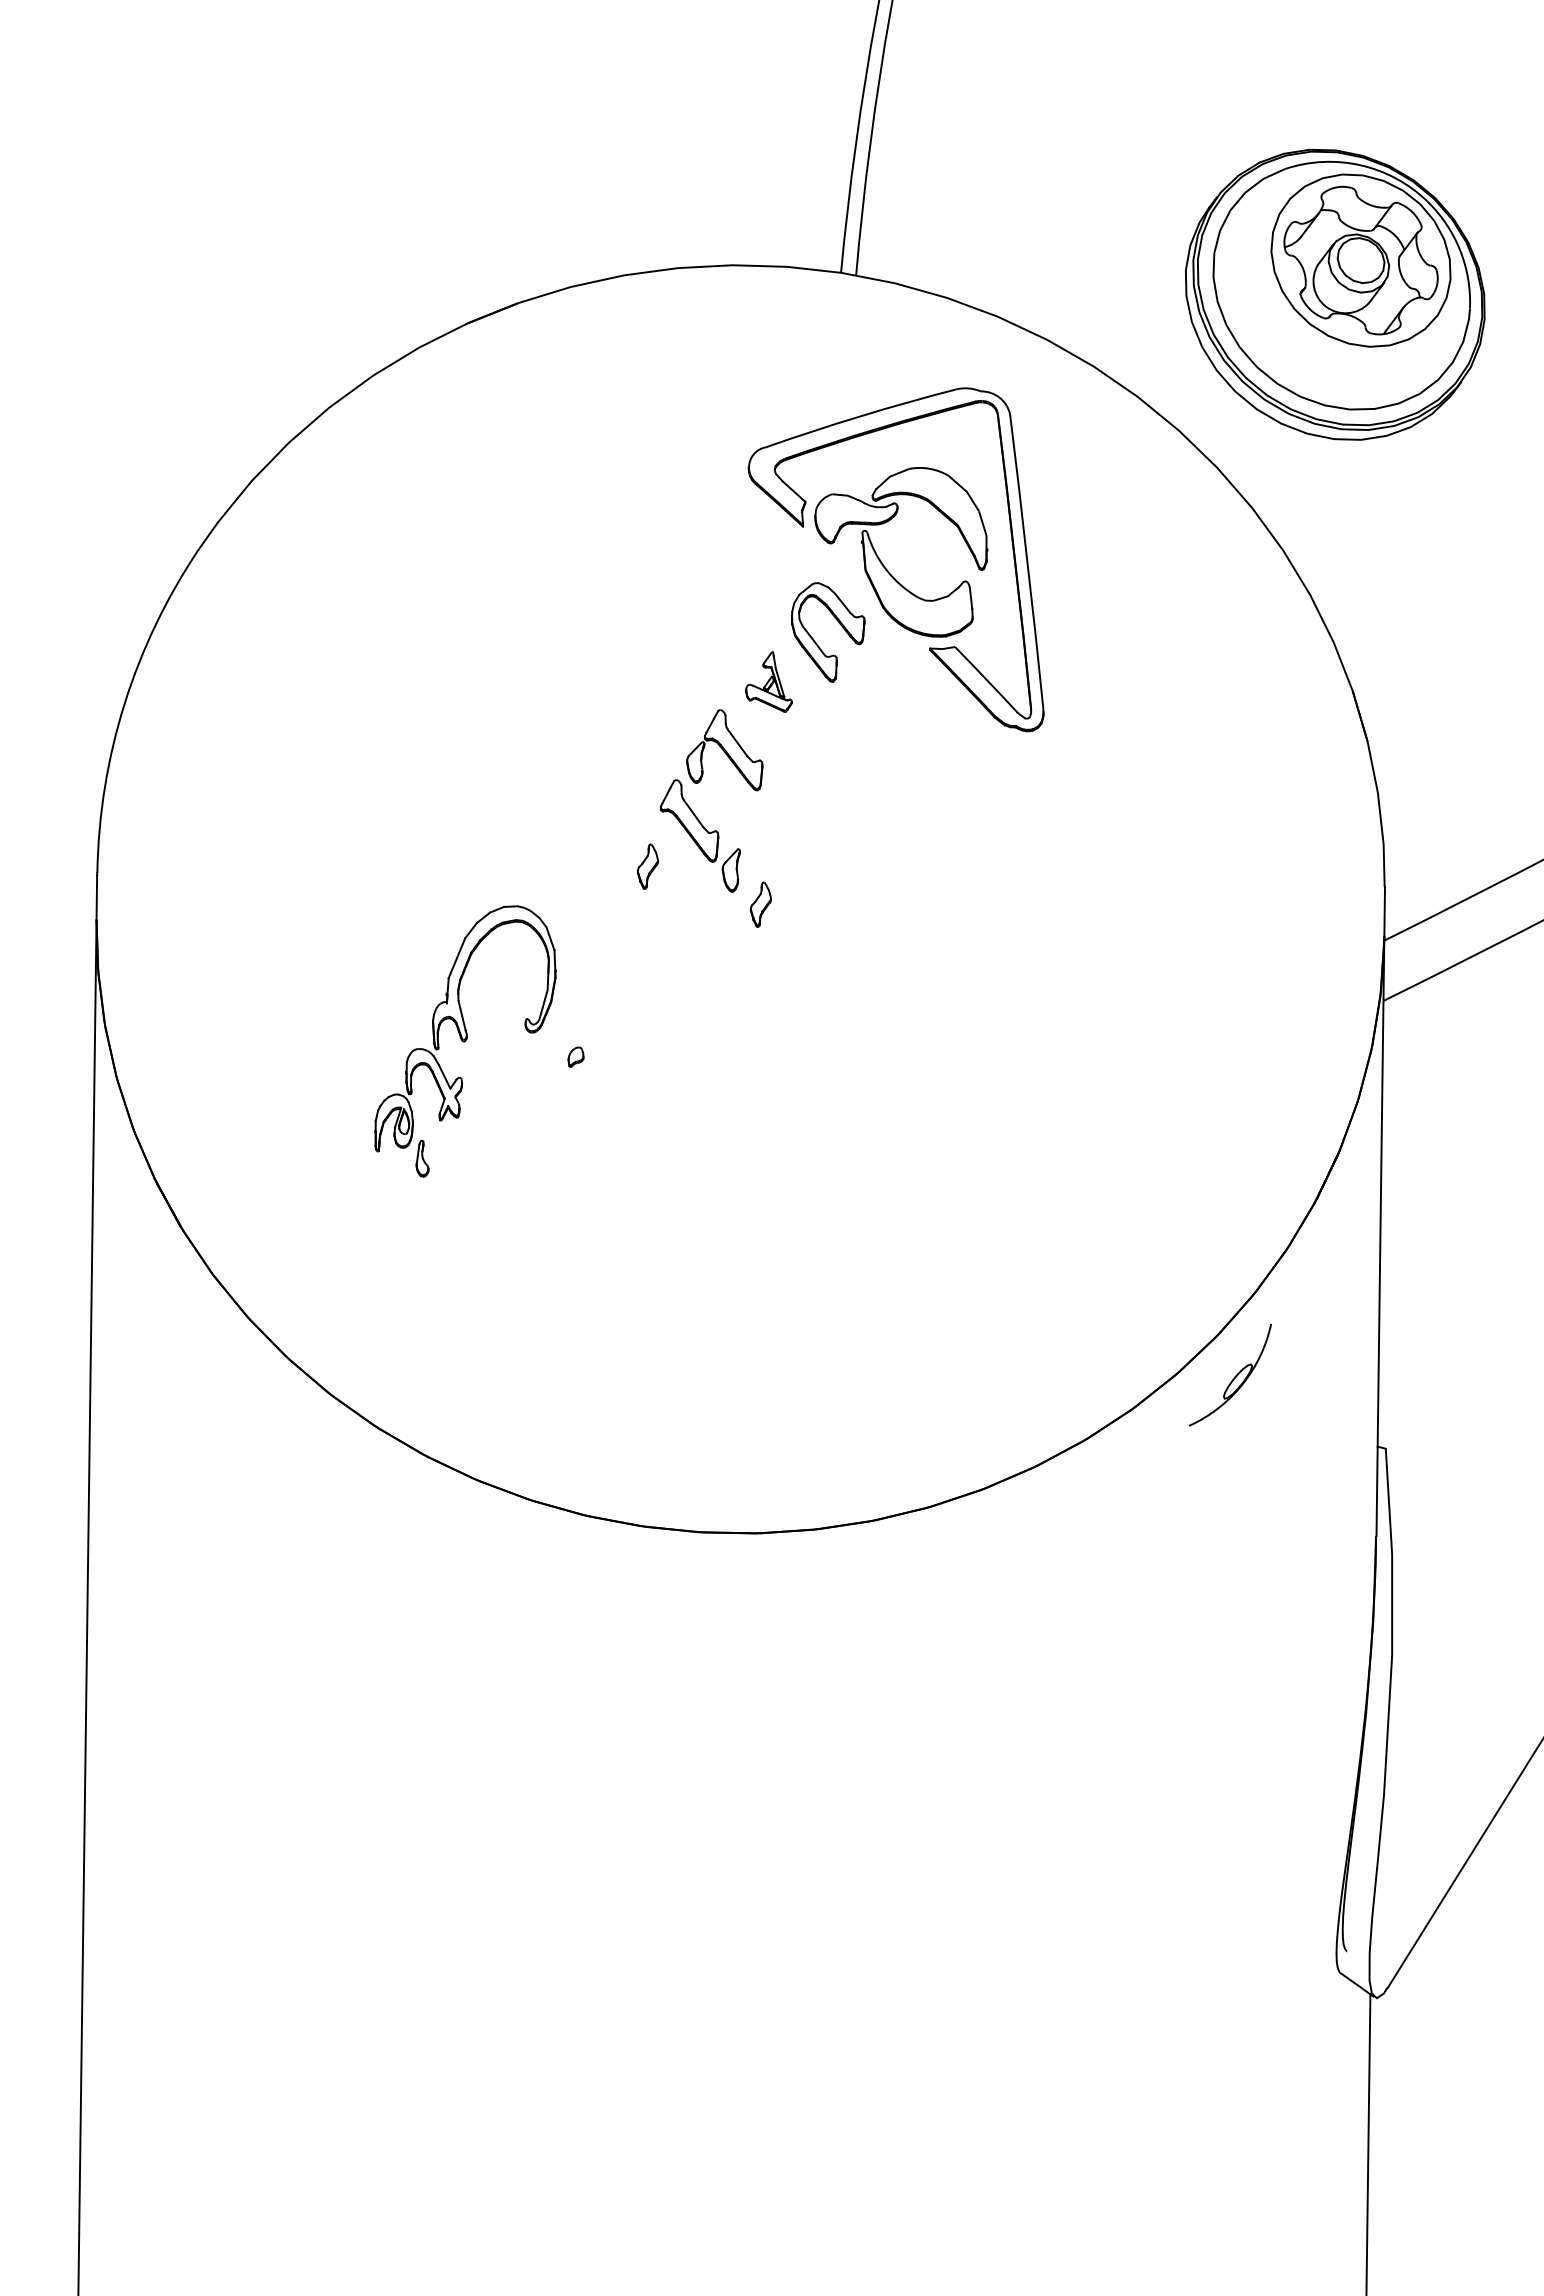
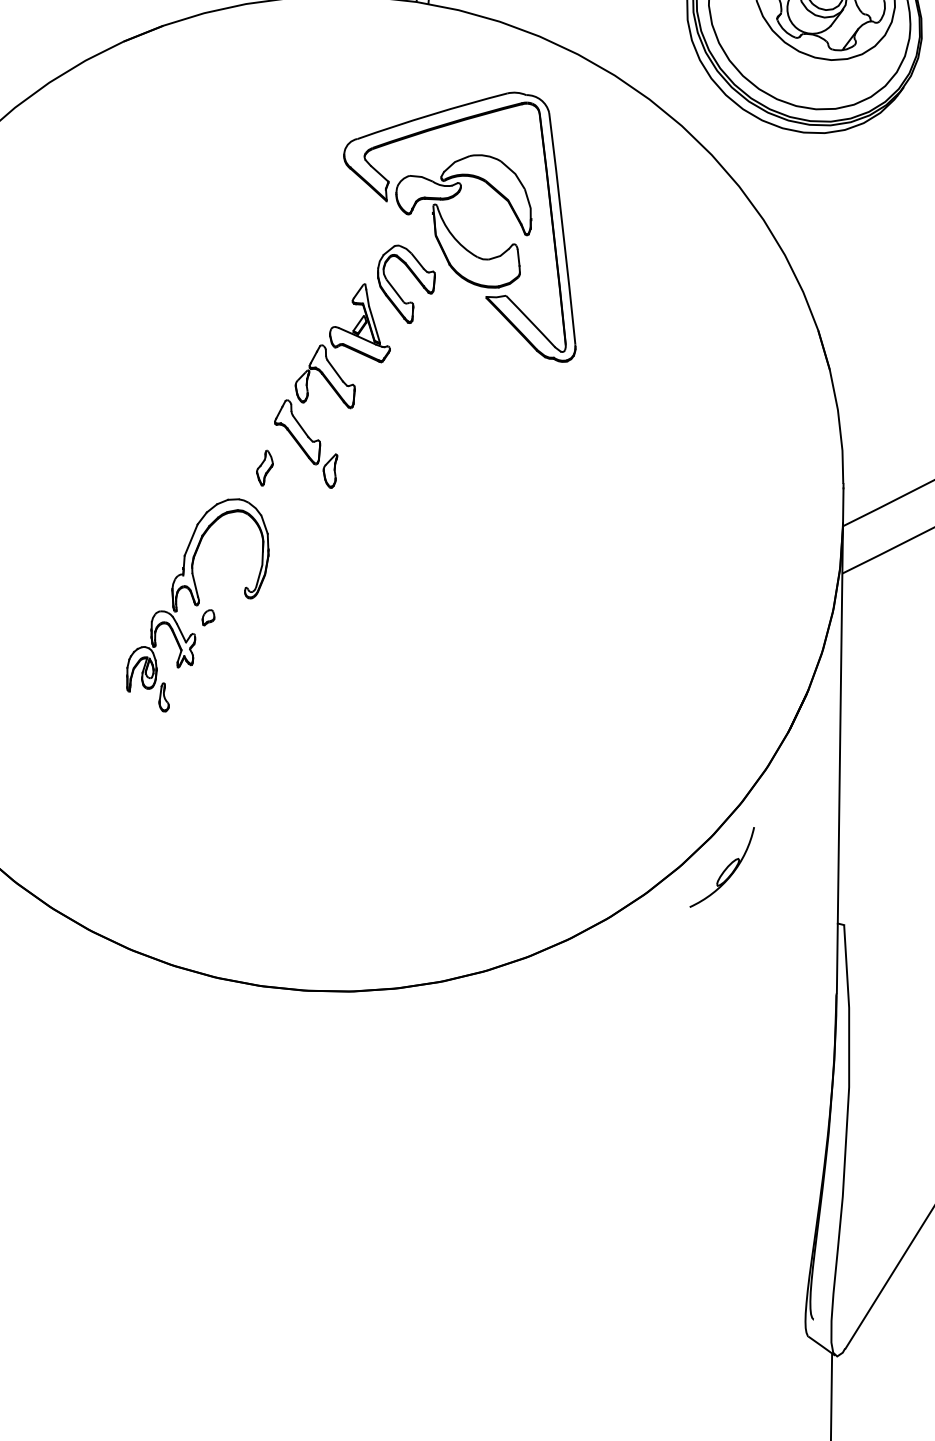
part: (768, 681) -> (359, 322), size x1.67
part: (760, 904) -> (353, 497), removed
part: (465, 1041) -> (197, 605), moved

